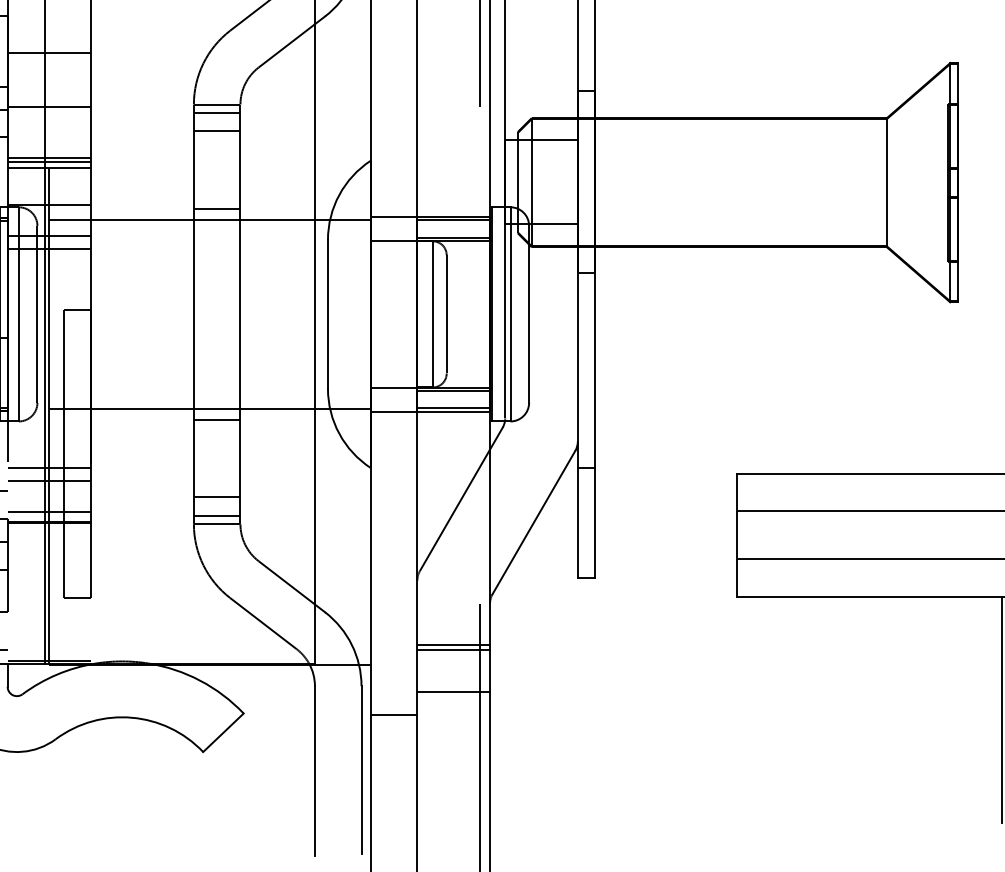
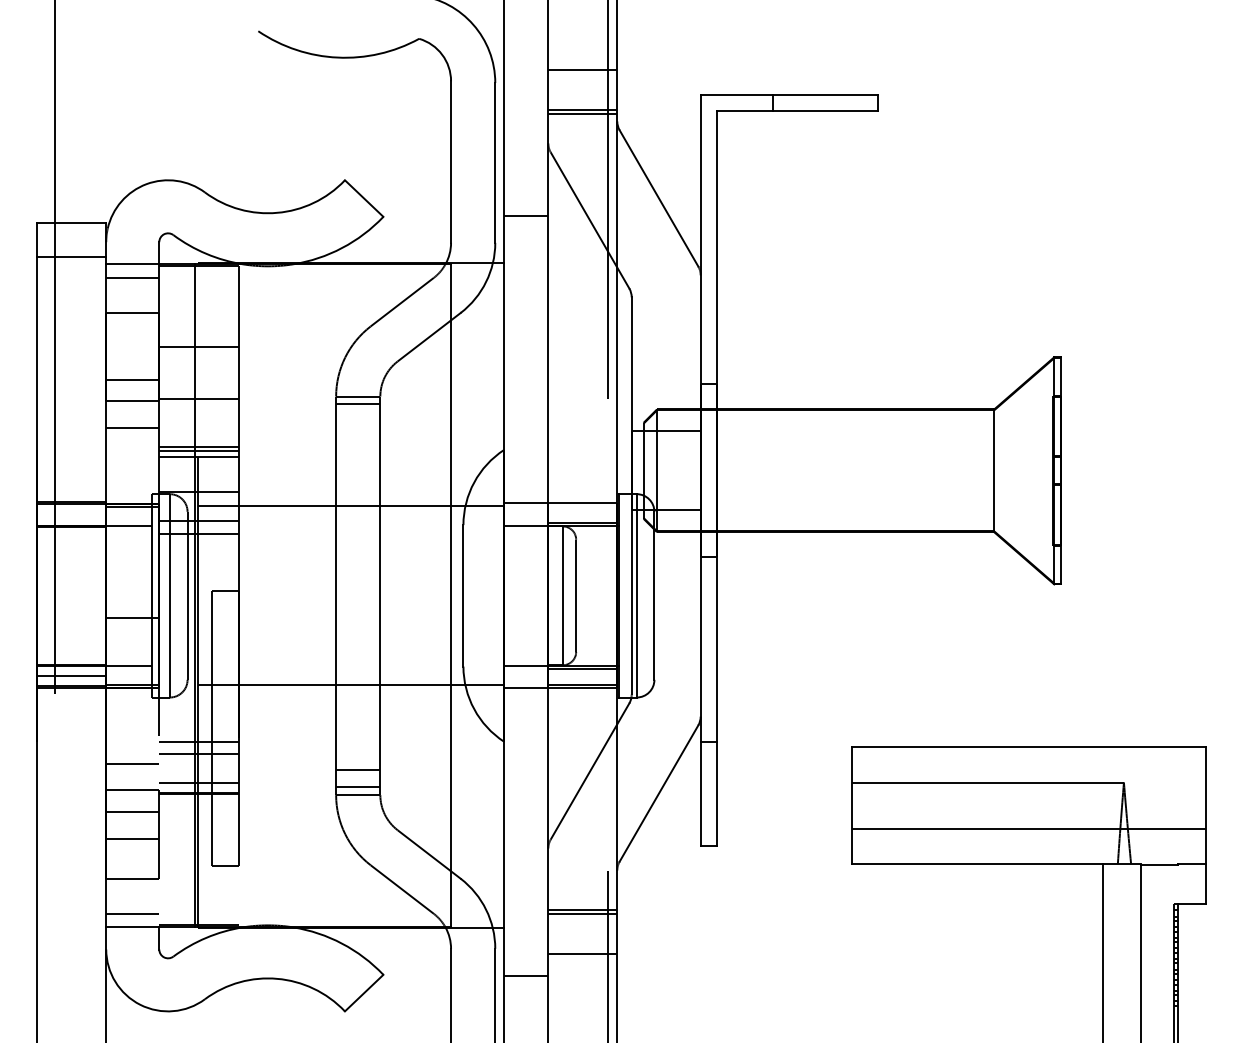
line: (217, 131) -> (358, 422), removed
line: (217, 208) -> (358, 495), removed
line: (453, 220) -> (582, 506), removed
line: (217, 419) -> (358, 695), removed

